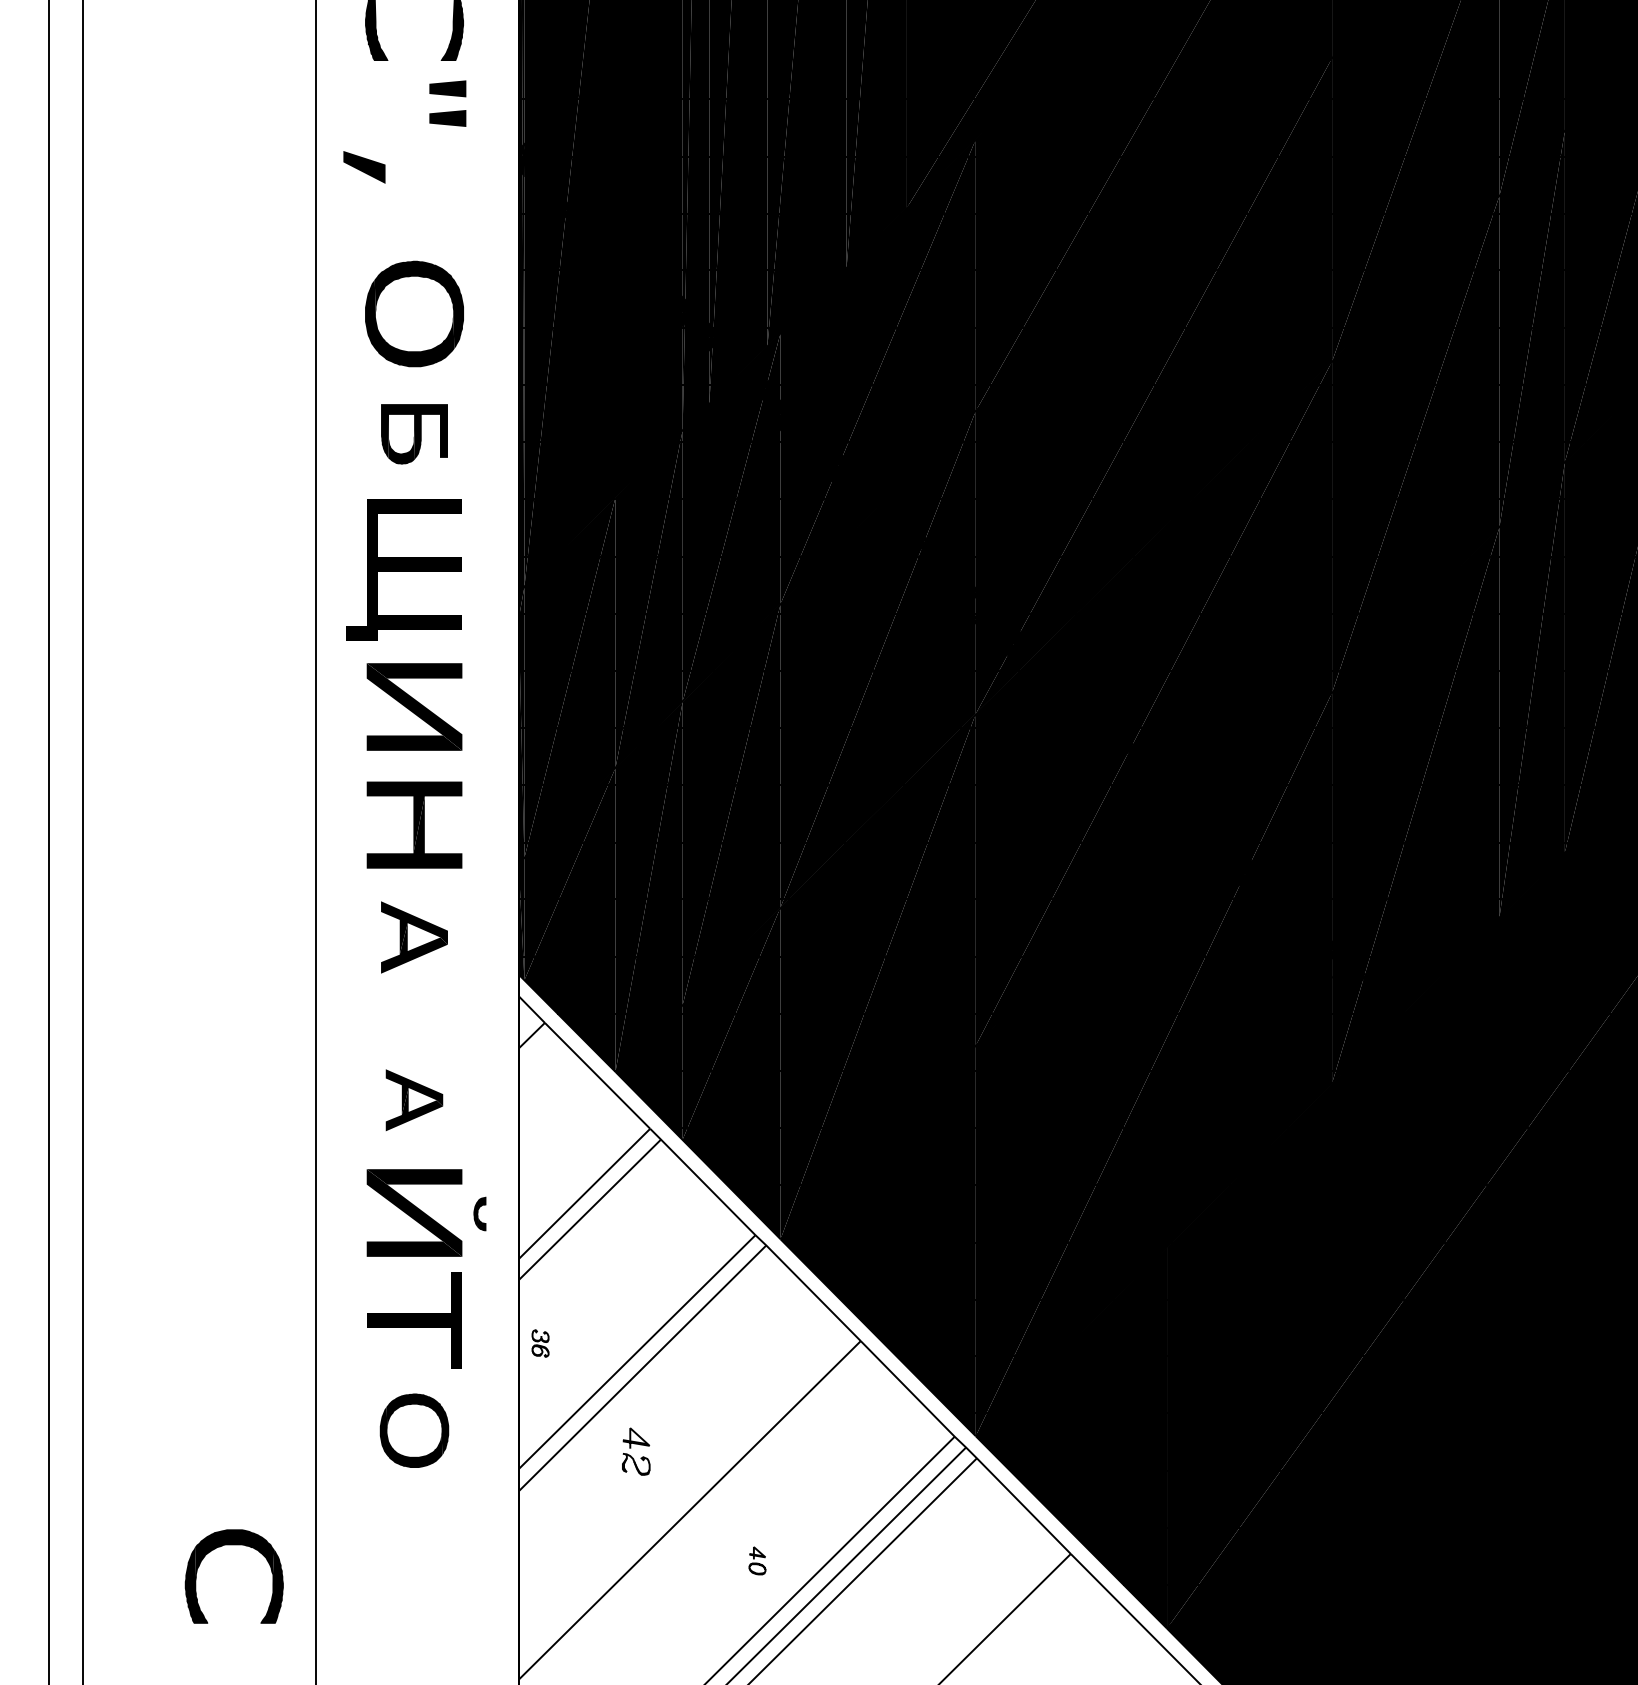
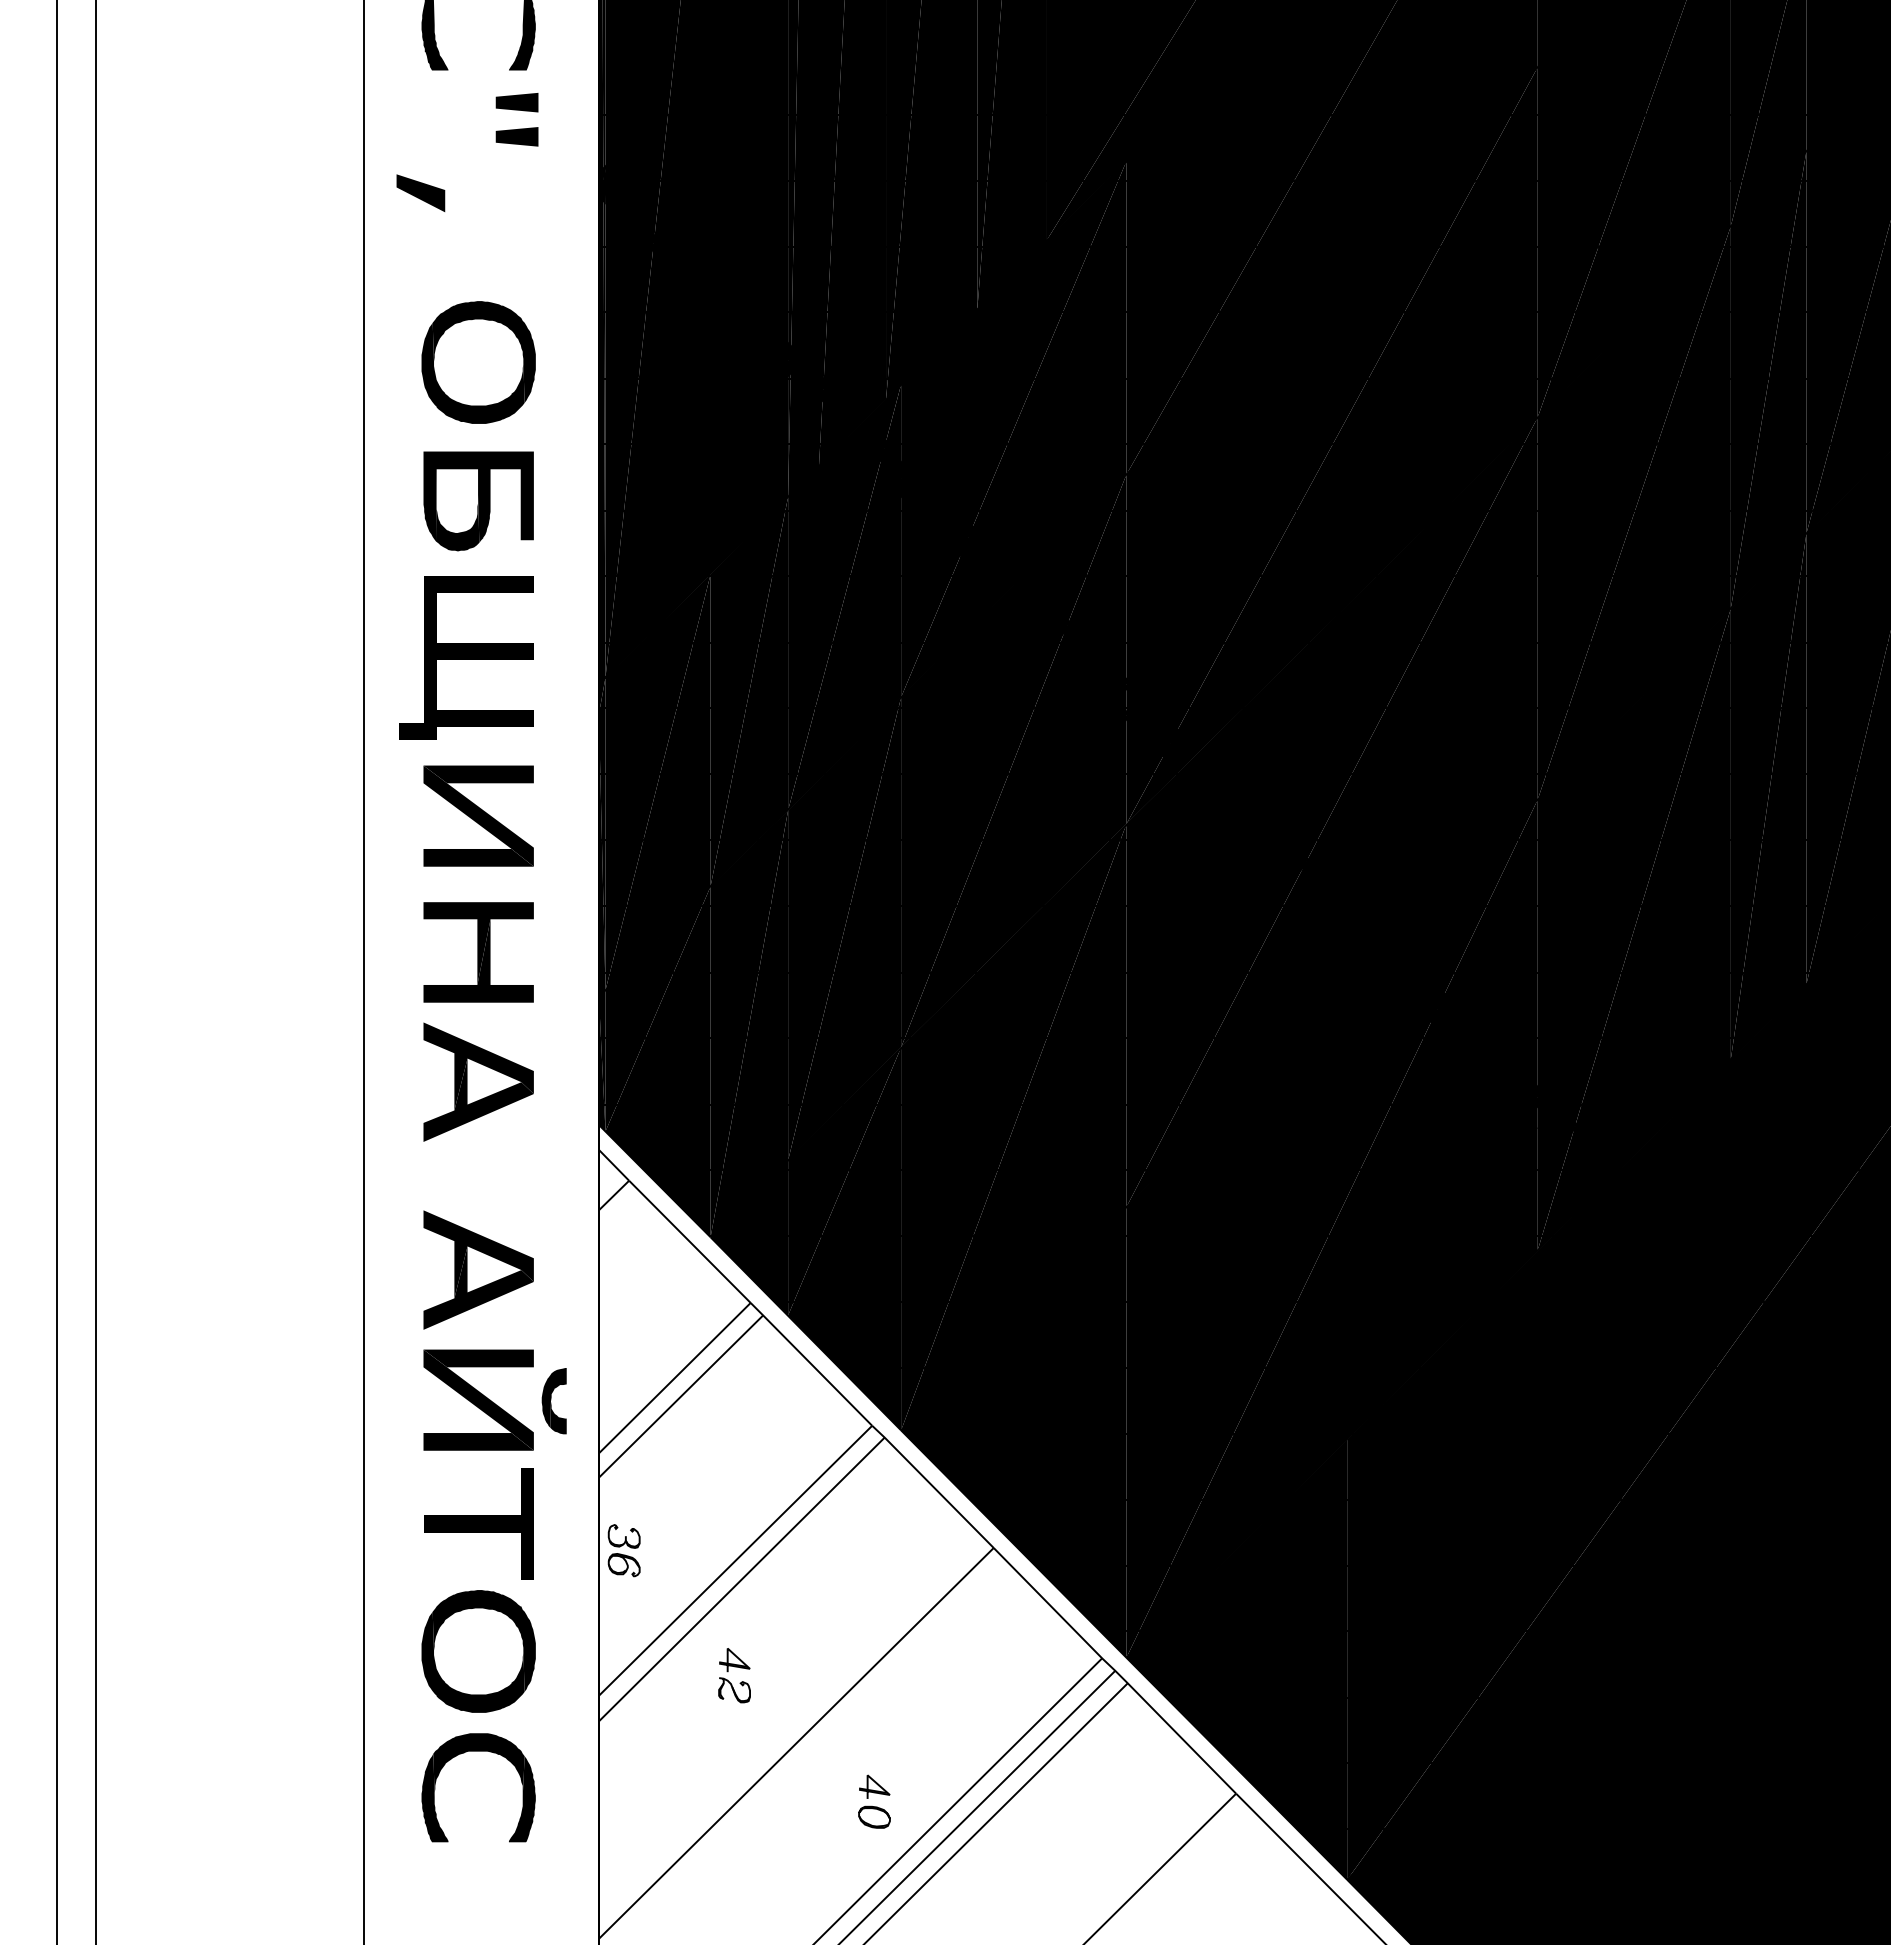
part: (414, 434) -> (478, 501), size x1.43
part: (414, 936) -> (478, 1081), size x1.43
part: (414, 1099) -> (478, 1269), size x1.67
part: (479, 1214) -> (553, 1401), size x1.67
part: (540, 1343) -> (623, 1550), size x1.67
part: (414, 1430) -> (478, 1651), size x1.43
part: (234, 1545) -> (478, 1751), moved
part: (757, 1560) -> (874, 1801), size x1.67

